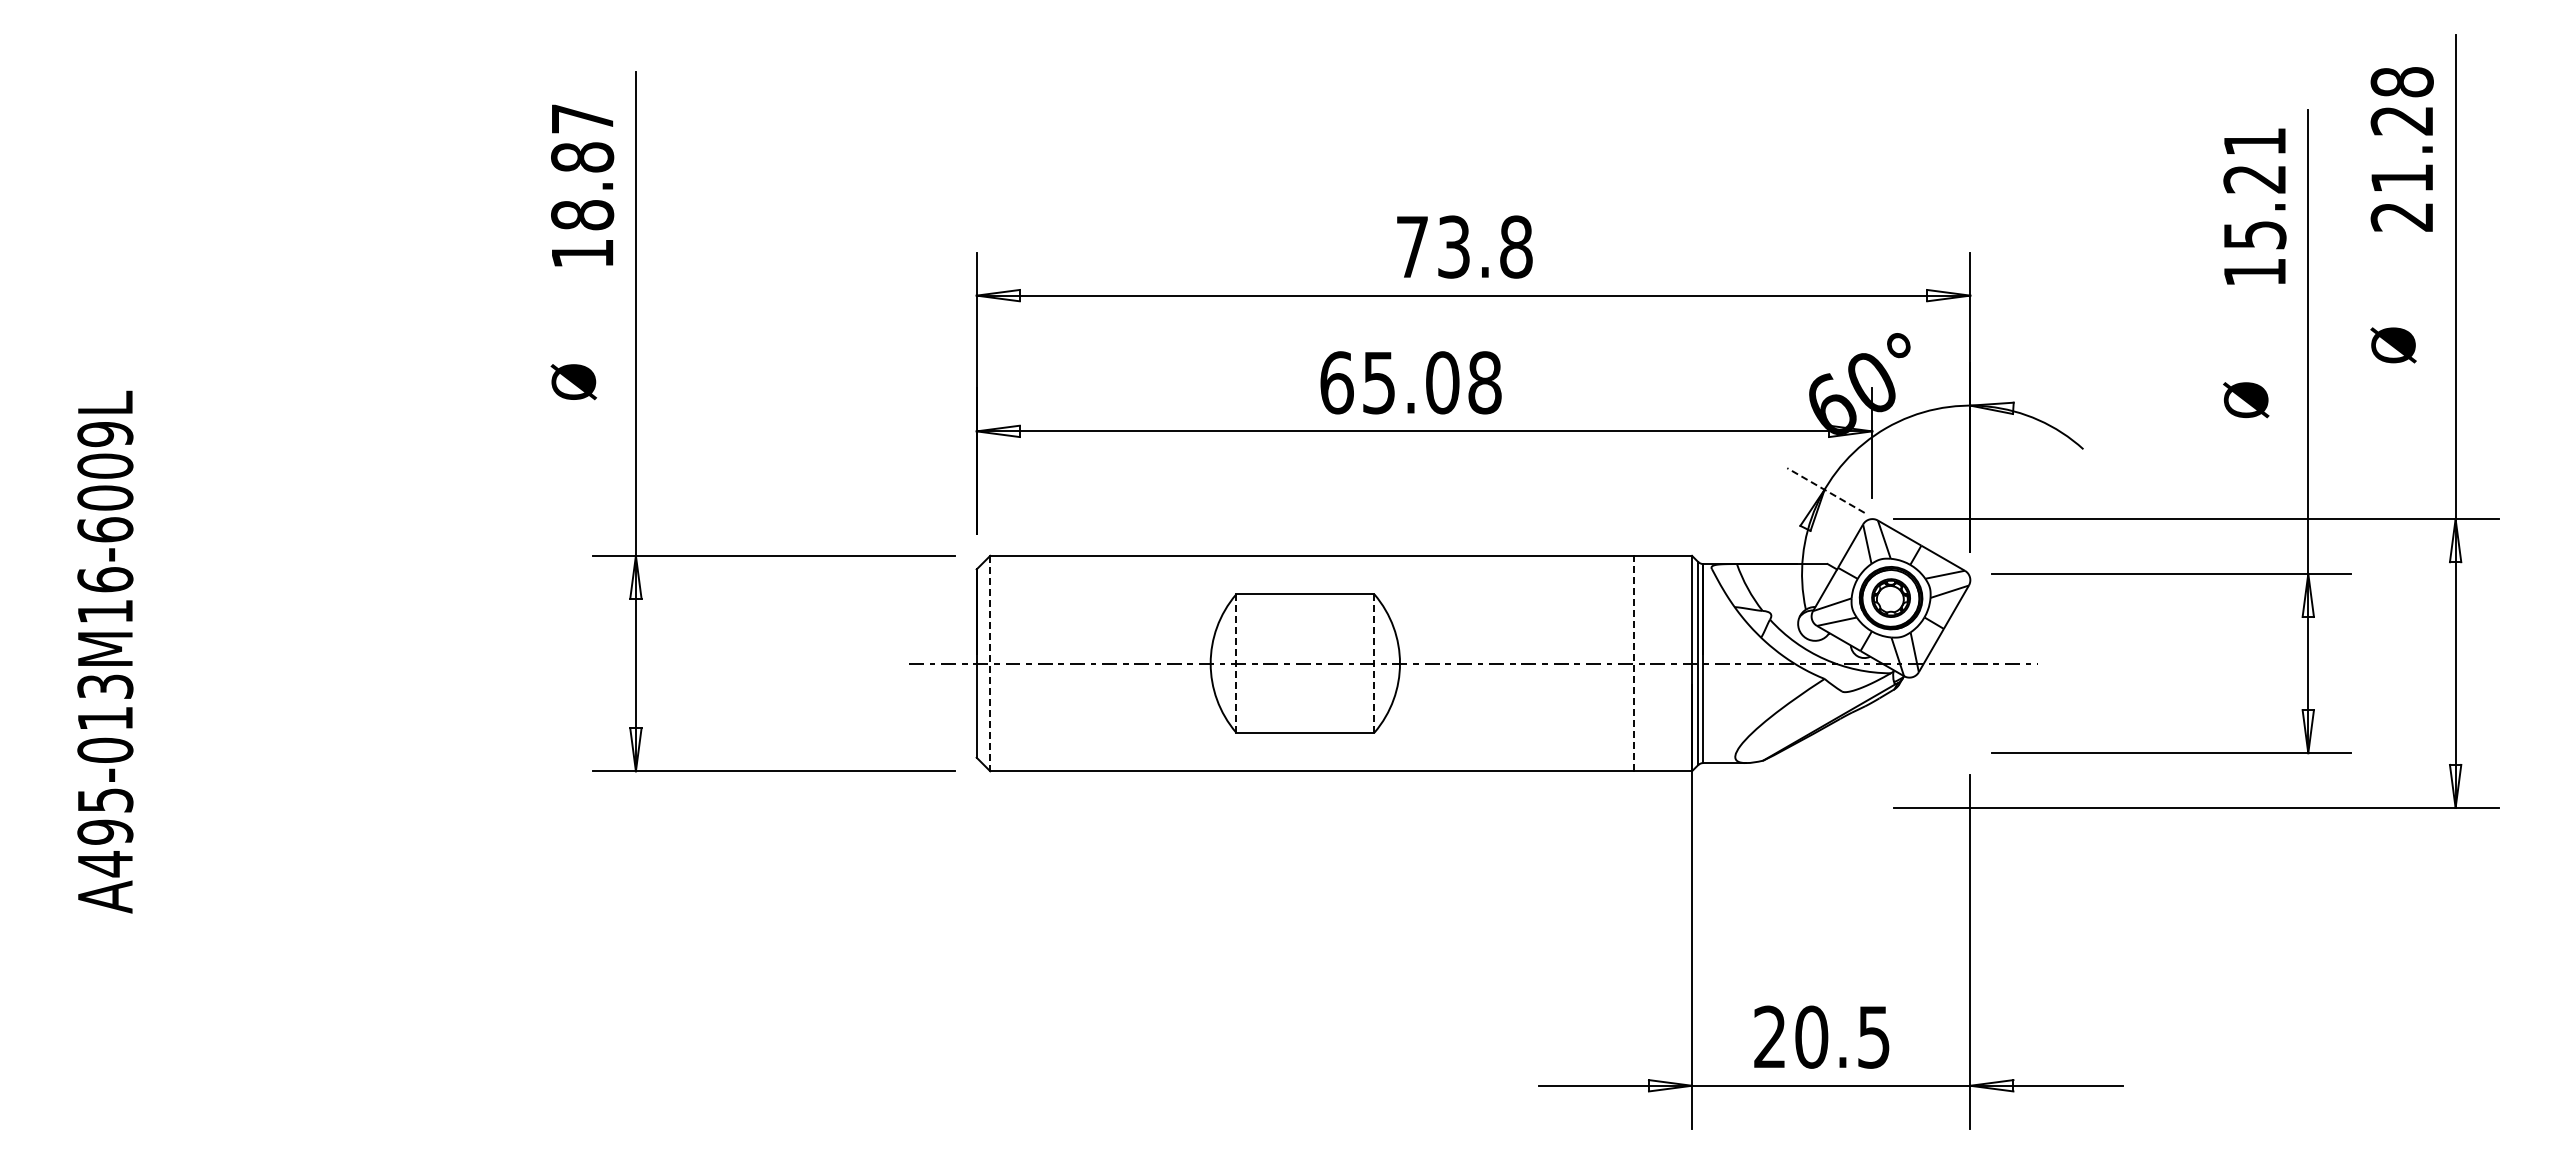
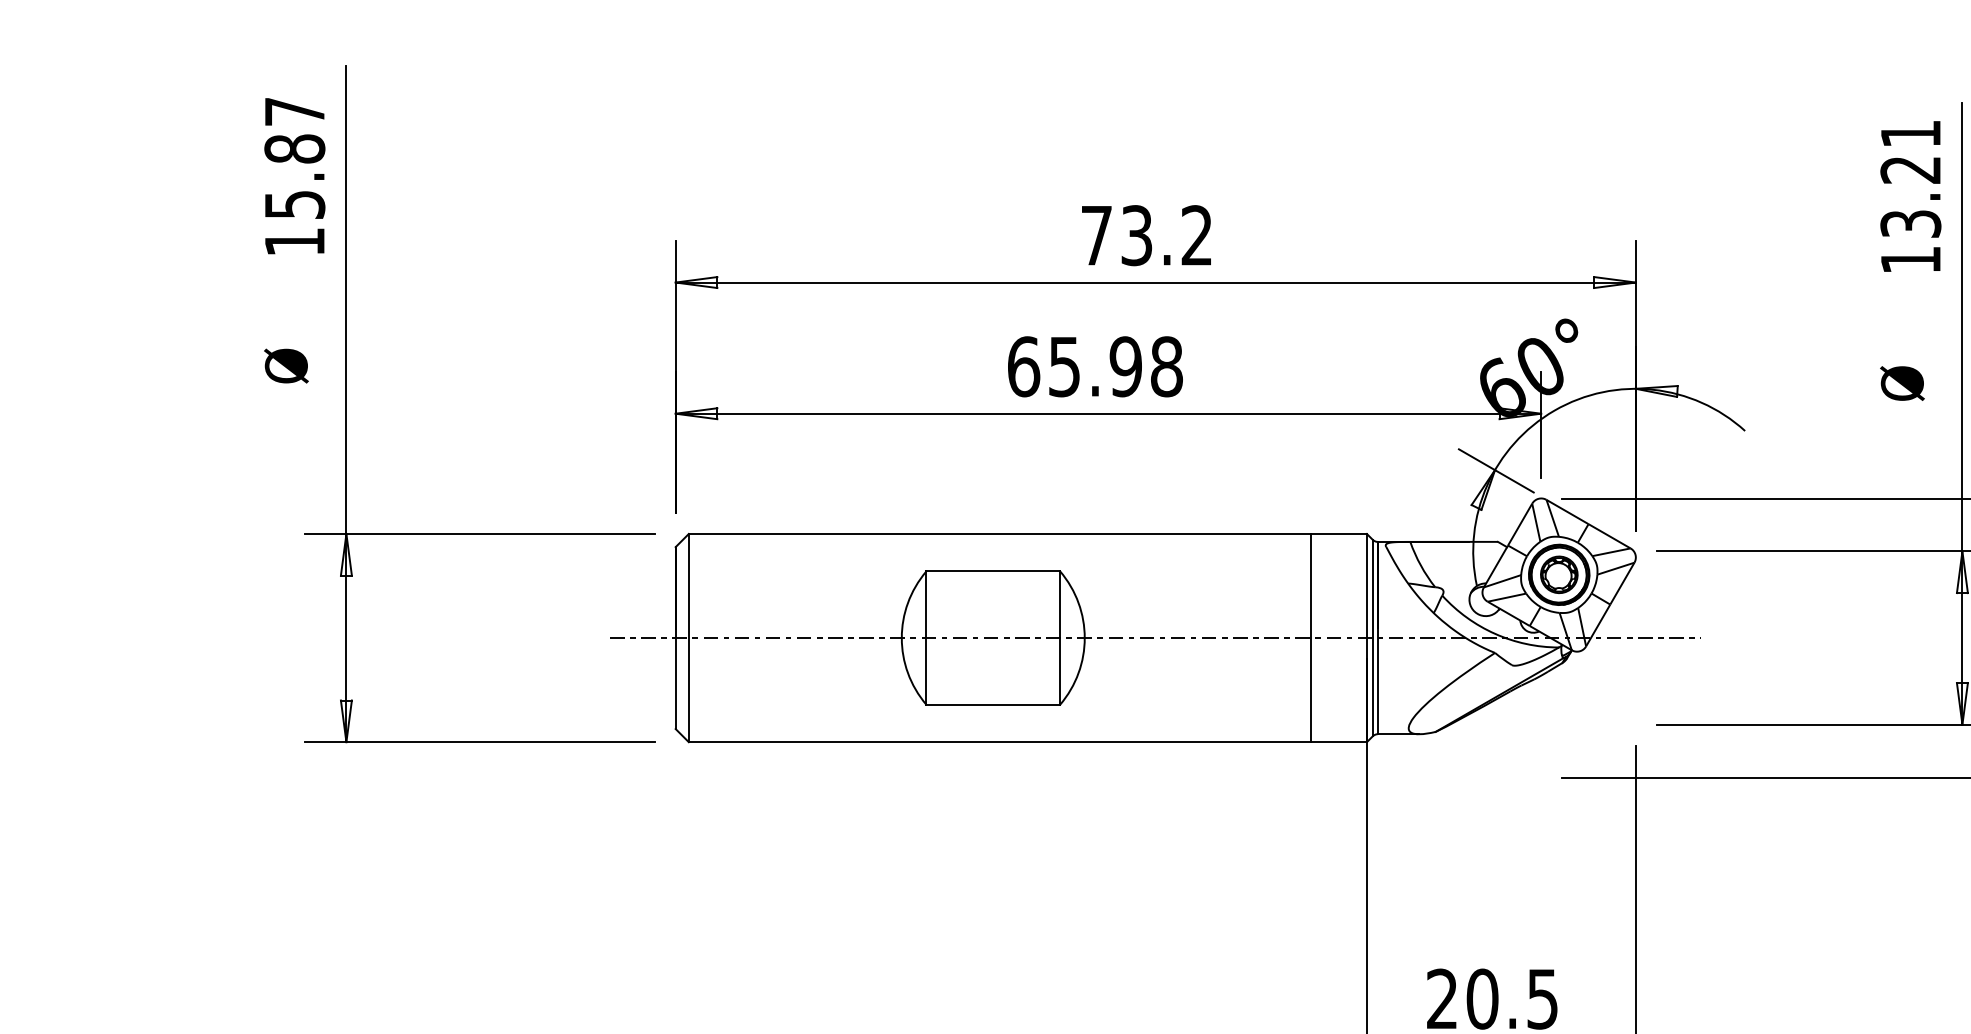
text: (582, 215) -> (294, 205), 18.87 -> 15.87
text: (2254, 234) -> (1910, 223), 15.21 -> 13.21
text: (1516, 246) -> (1197, 235), 73.8 -> 73.2
text: (1442, 382) -> (1125, 366), 65.08 -> 65.98
line: (1825, 490) -> (1495, 470), dashed -> solid
line: (990, 663) -> (689, 638), dashed -> solid
line: (1236, 663) -> (926, 638), dashed -> solid
line: (1374, 663) -> (1060, 638), dashed -> solid
line: (1634, 663) -> (1311, 638), dashed -> solid

